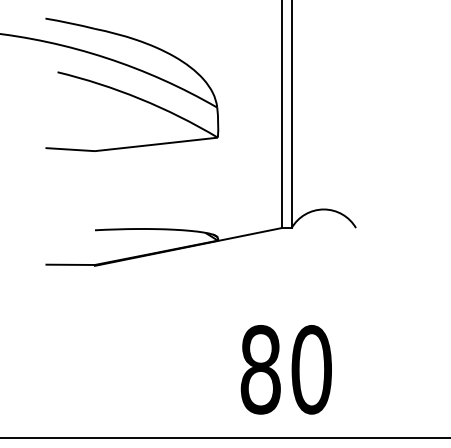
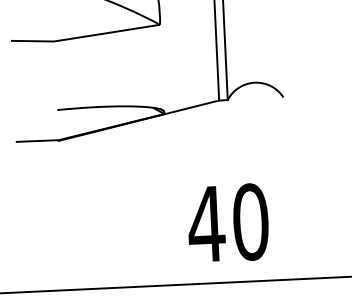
text: (260, 369) -> (206, 223), 80 -> 40

